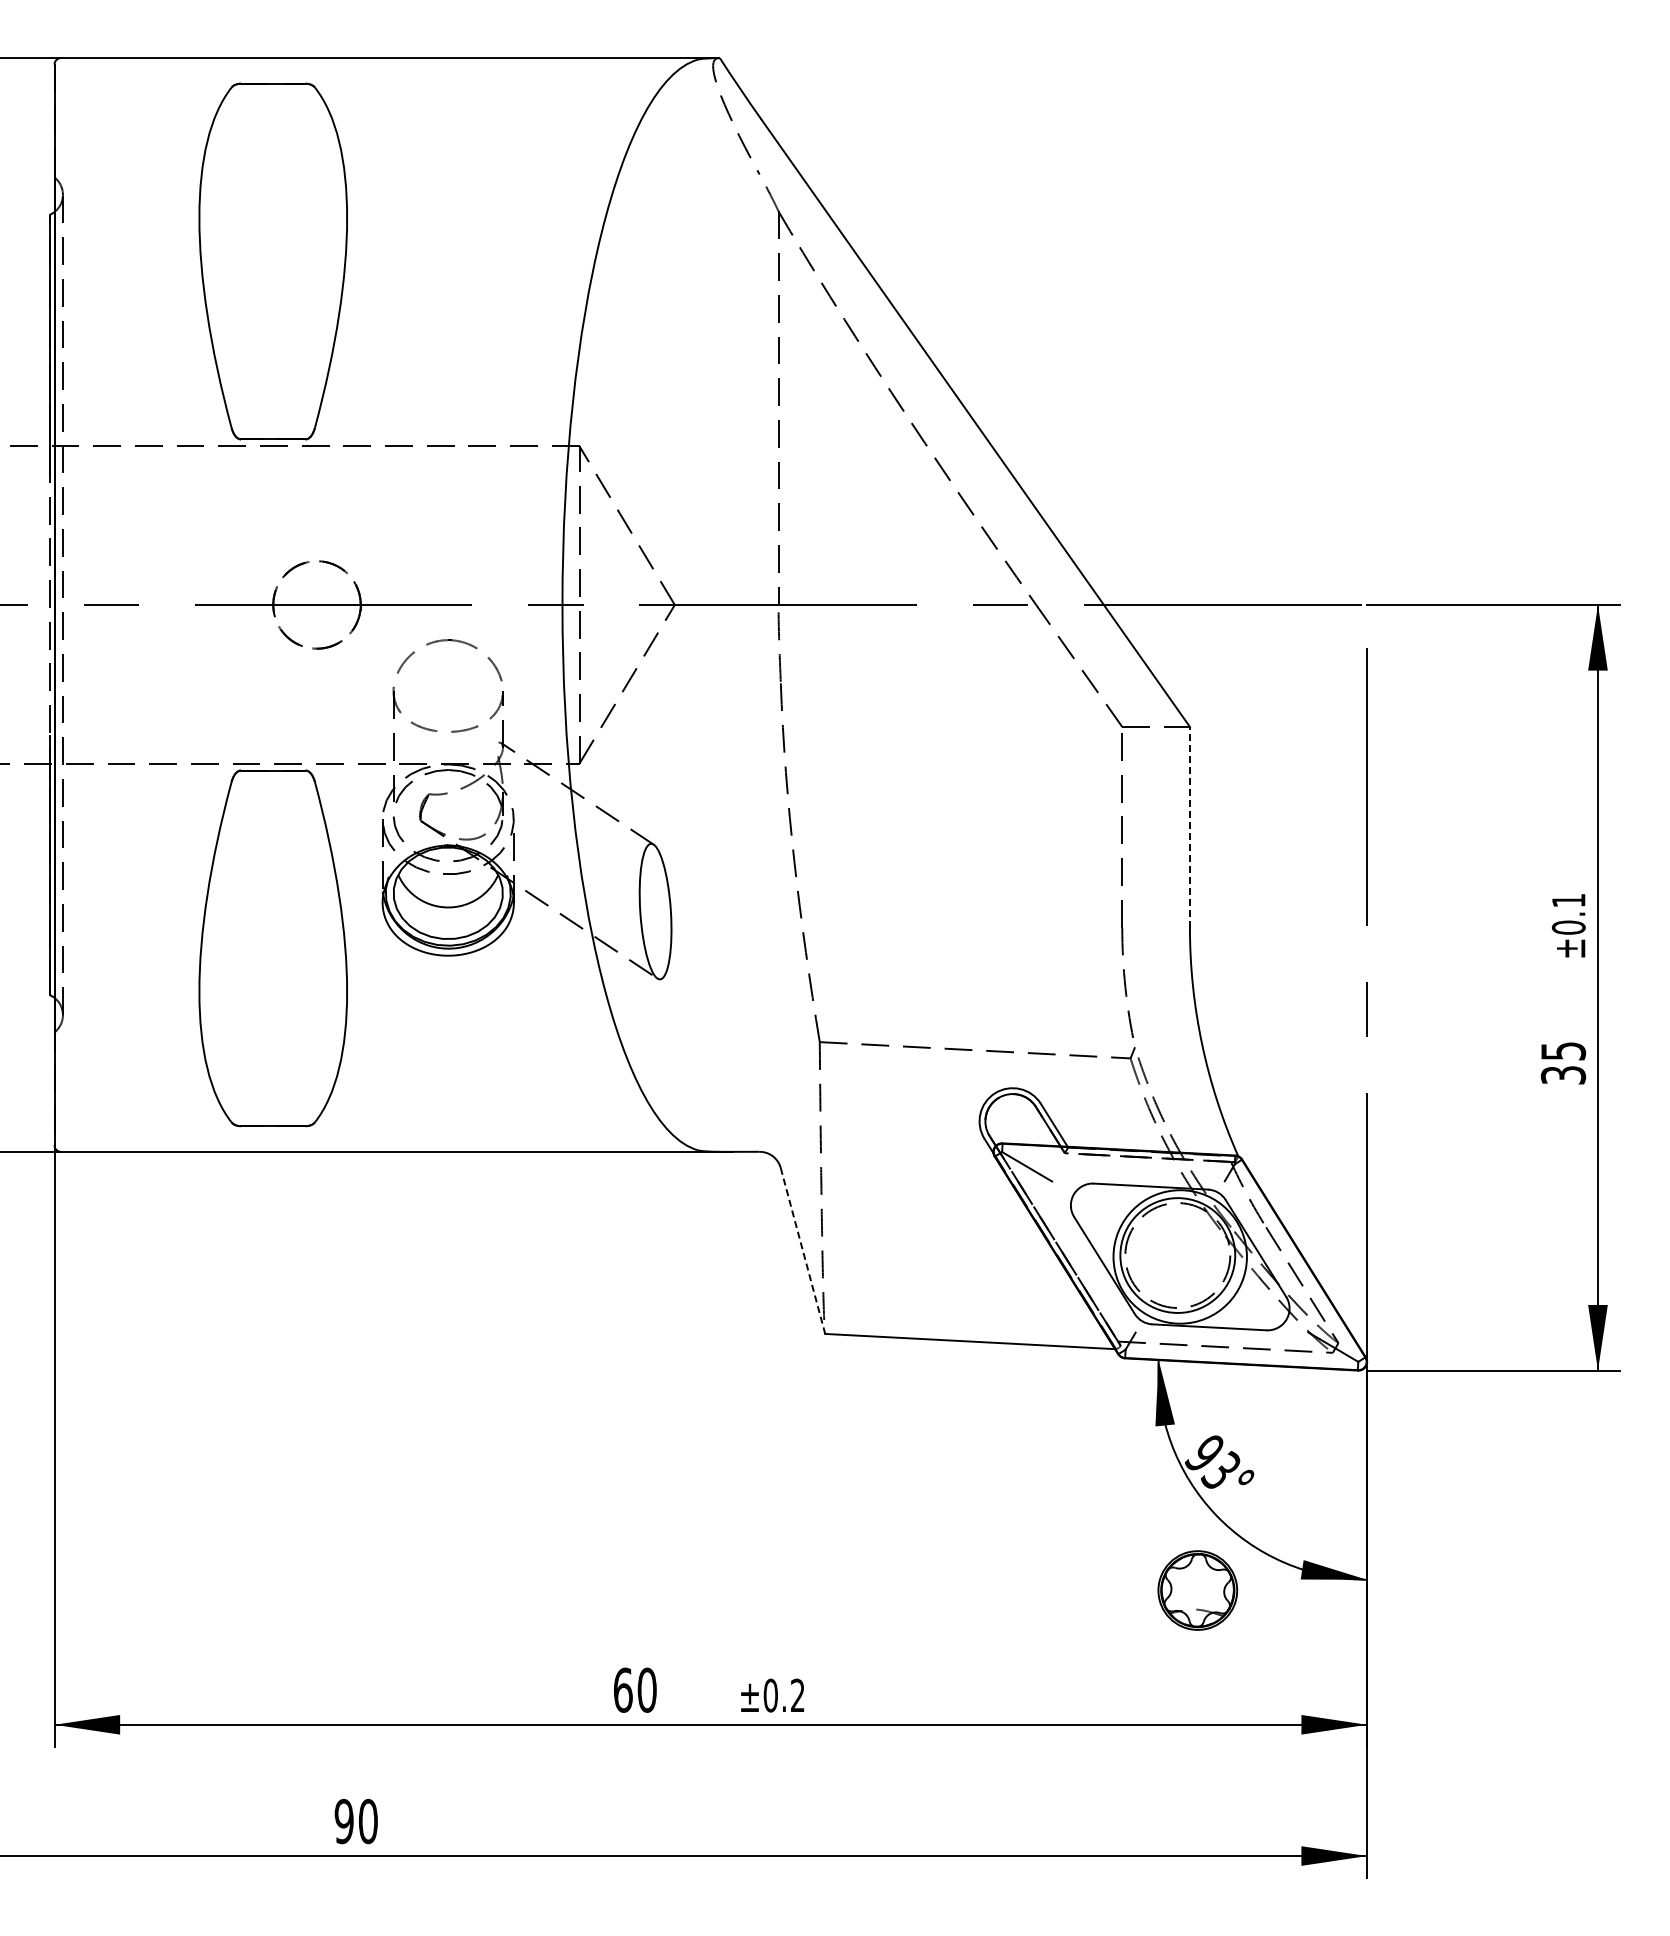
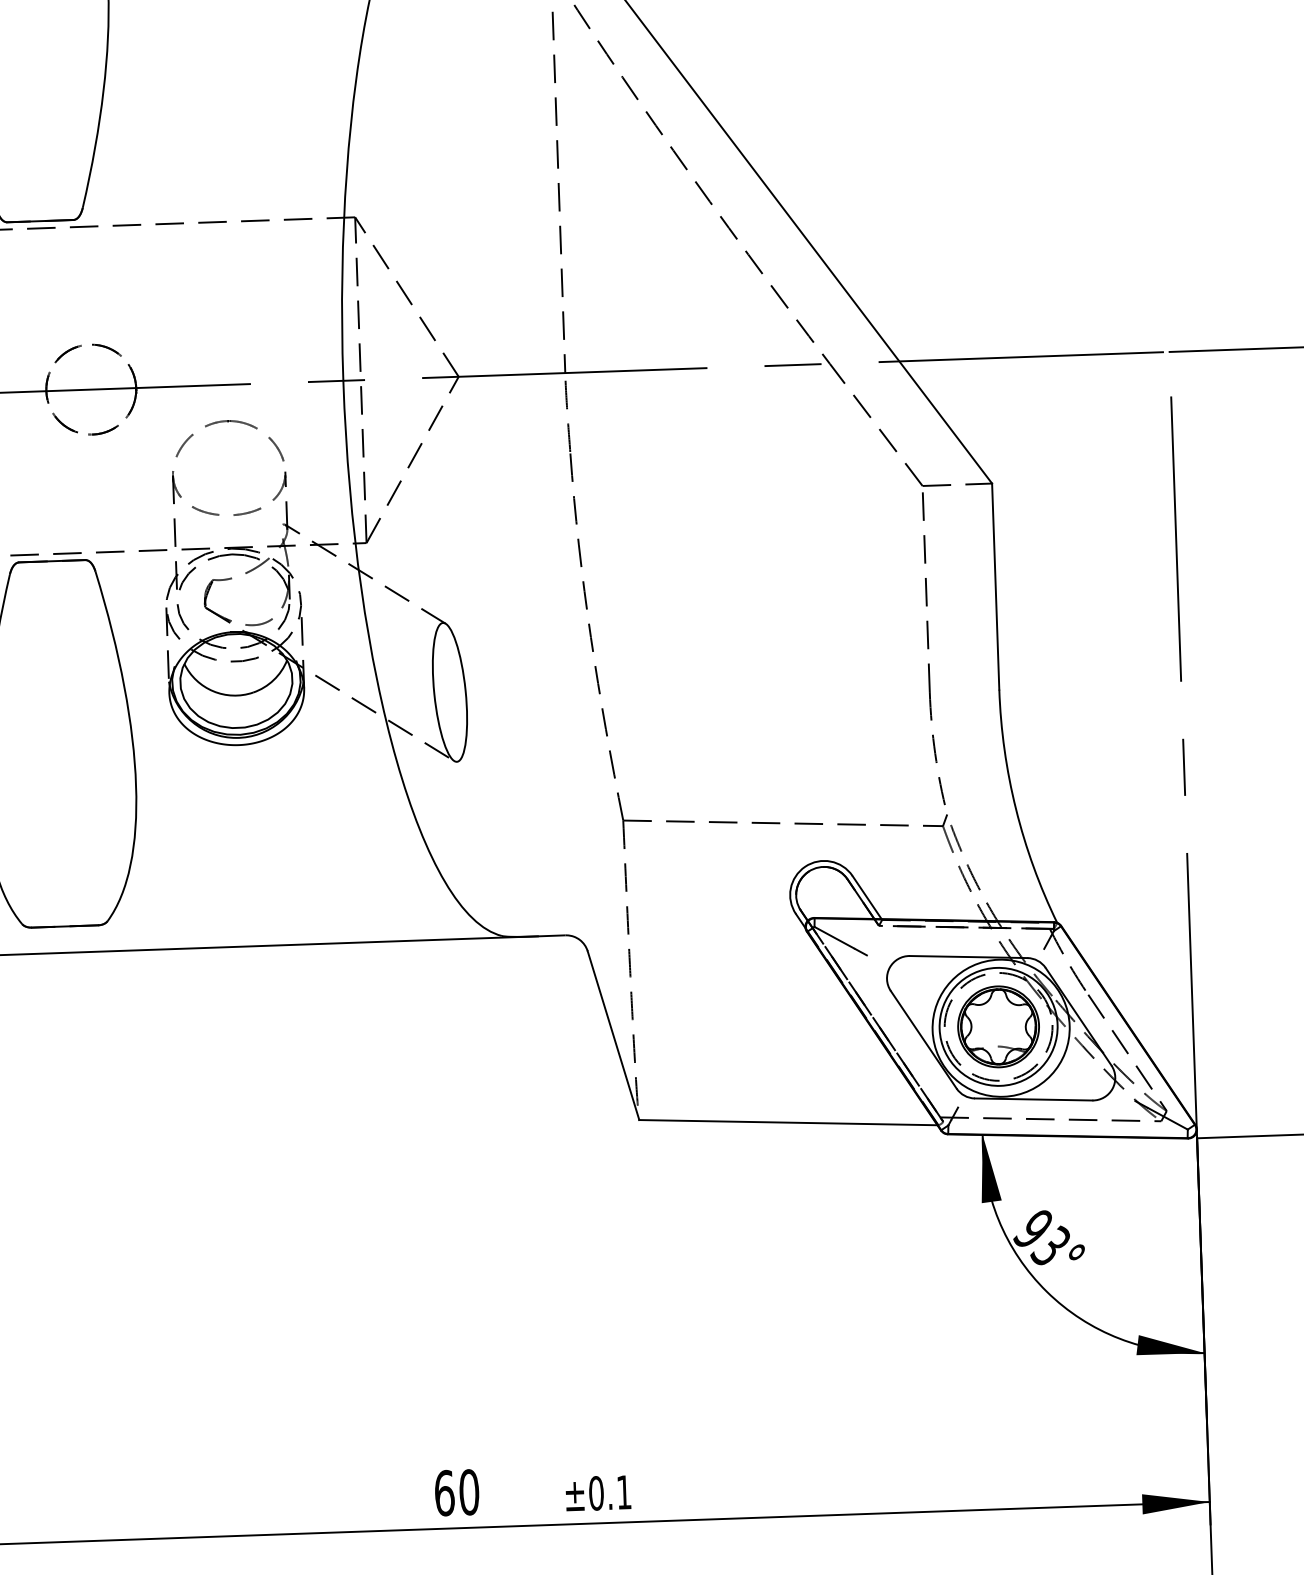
line: (1189, 826) -> (995, 585), dashed -> solid
line: (802, 1250) -> (613, 1035), dashed -> solid
part: (1197, 1590) -> (998, 1026), moved
text: (797, 1694) -> (623, 1491), ±0.2 -> ±0.1

